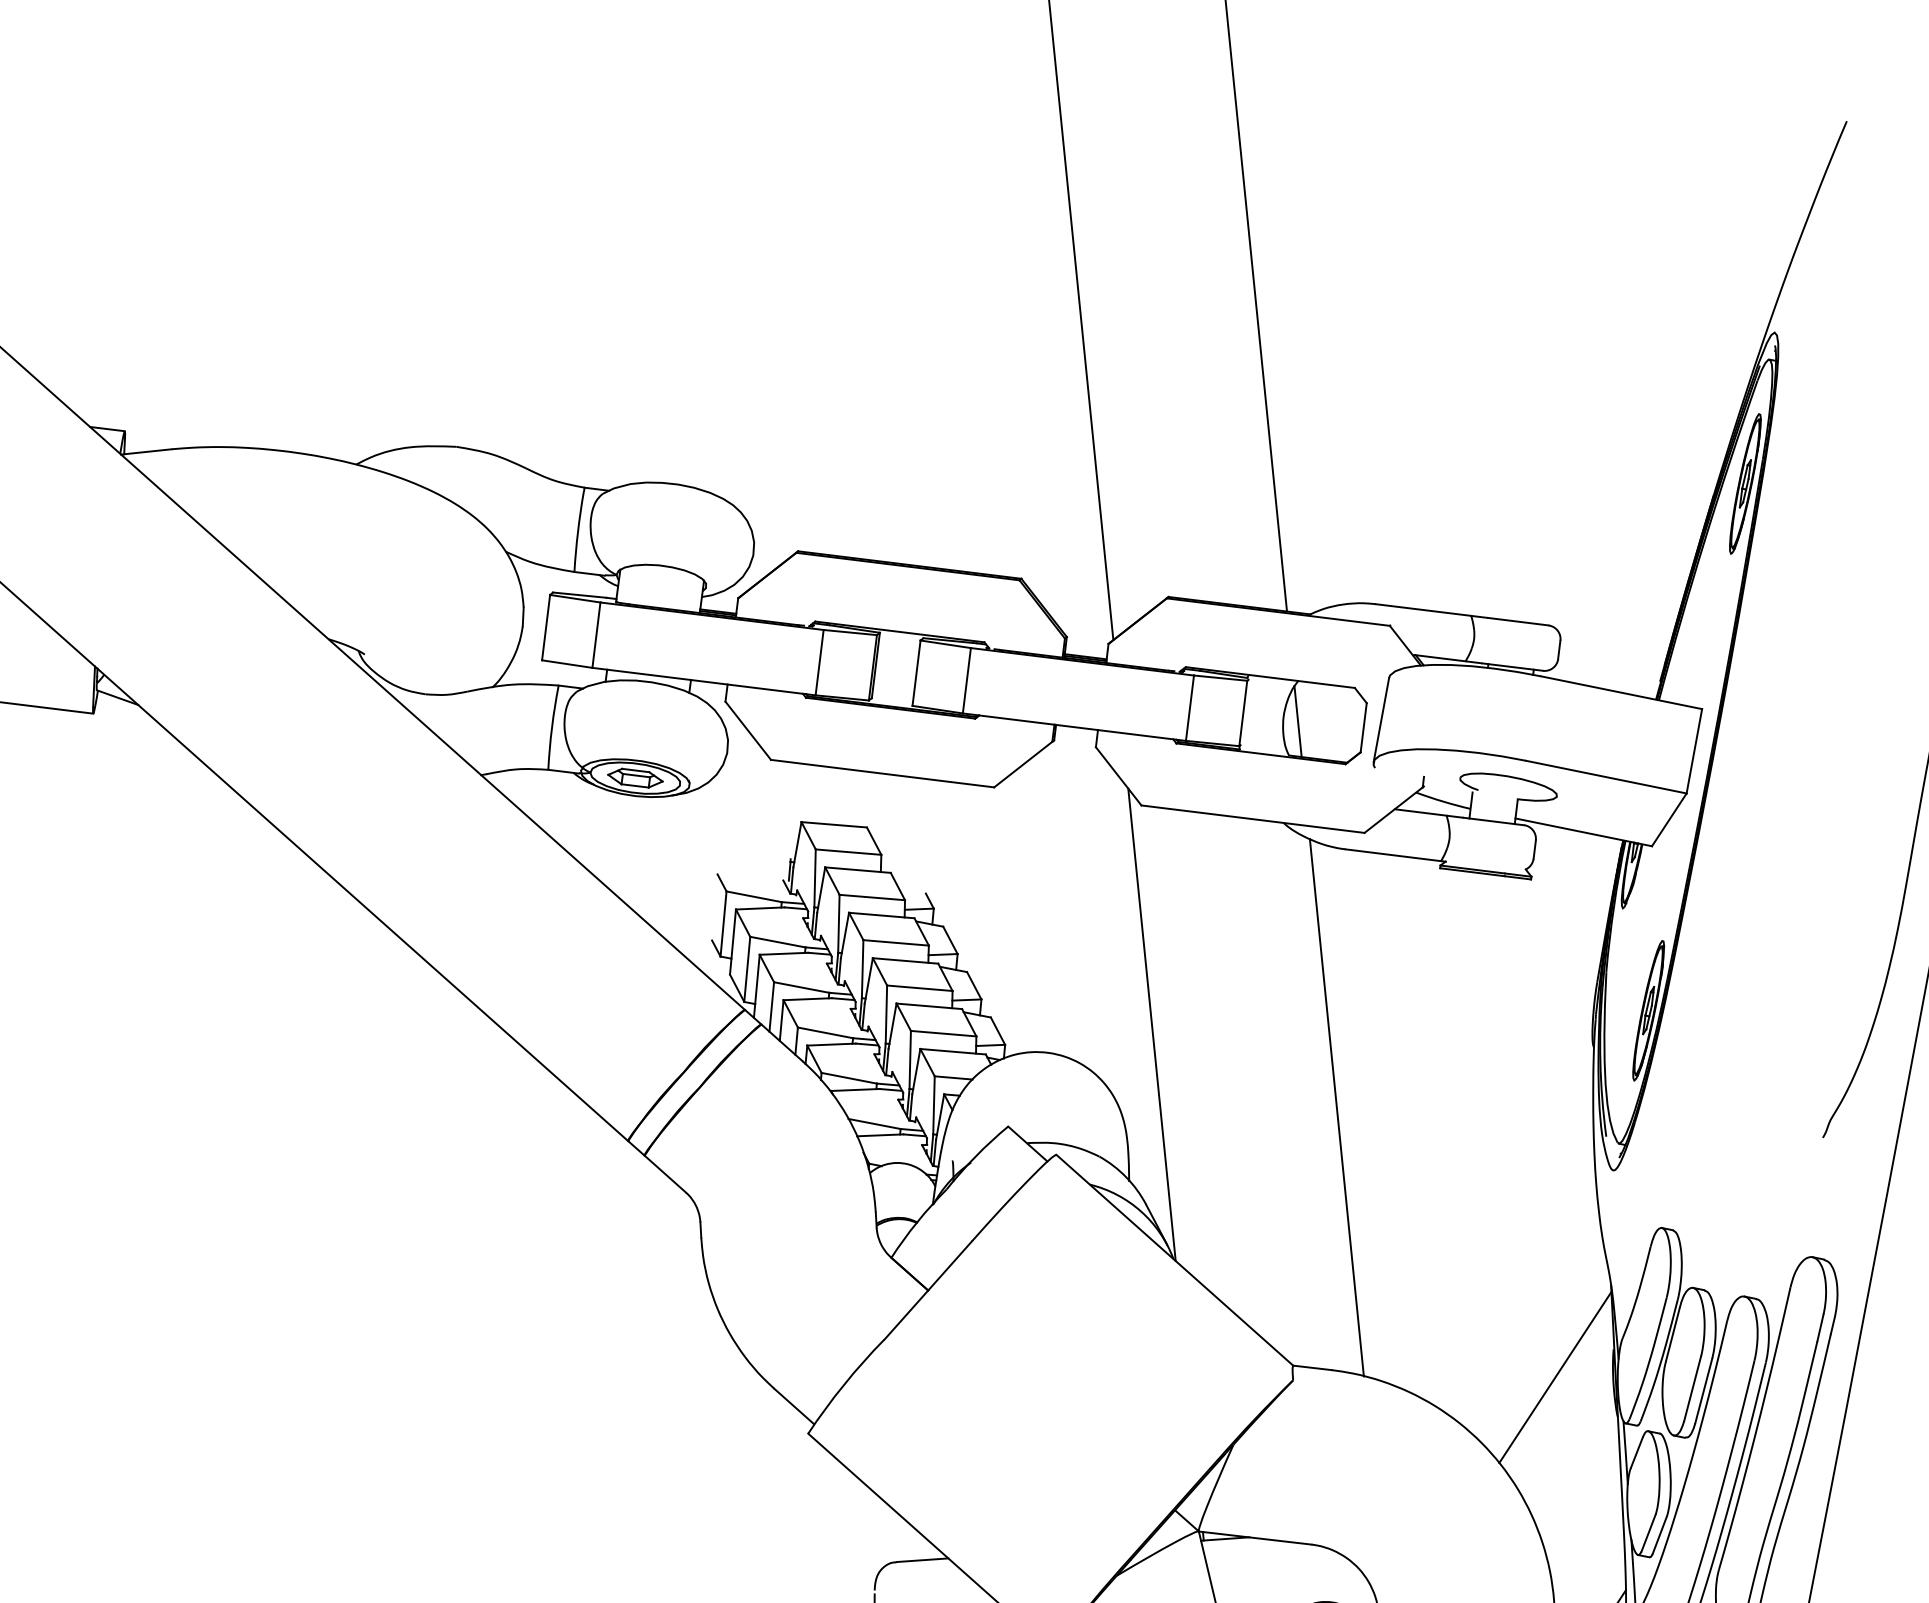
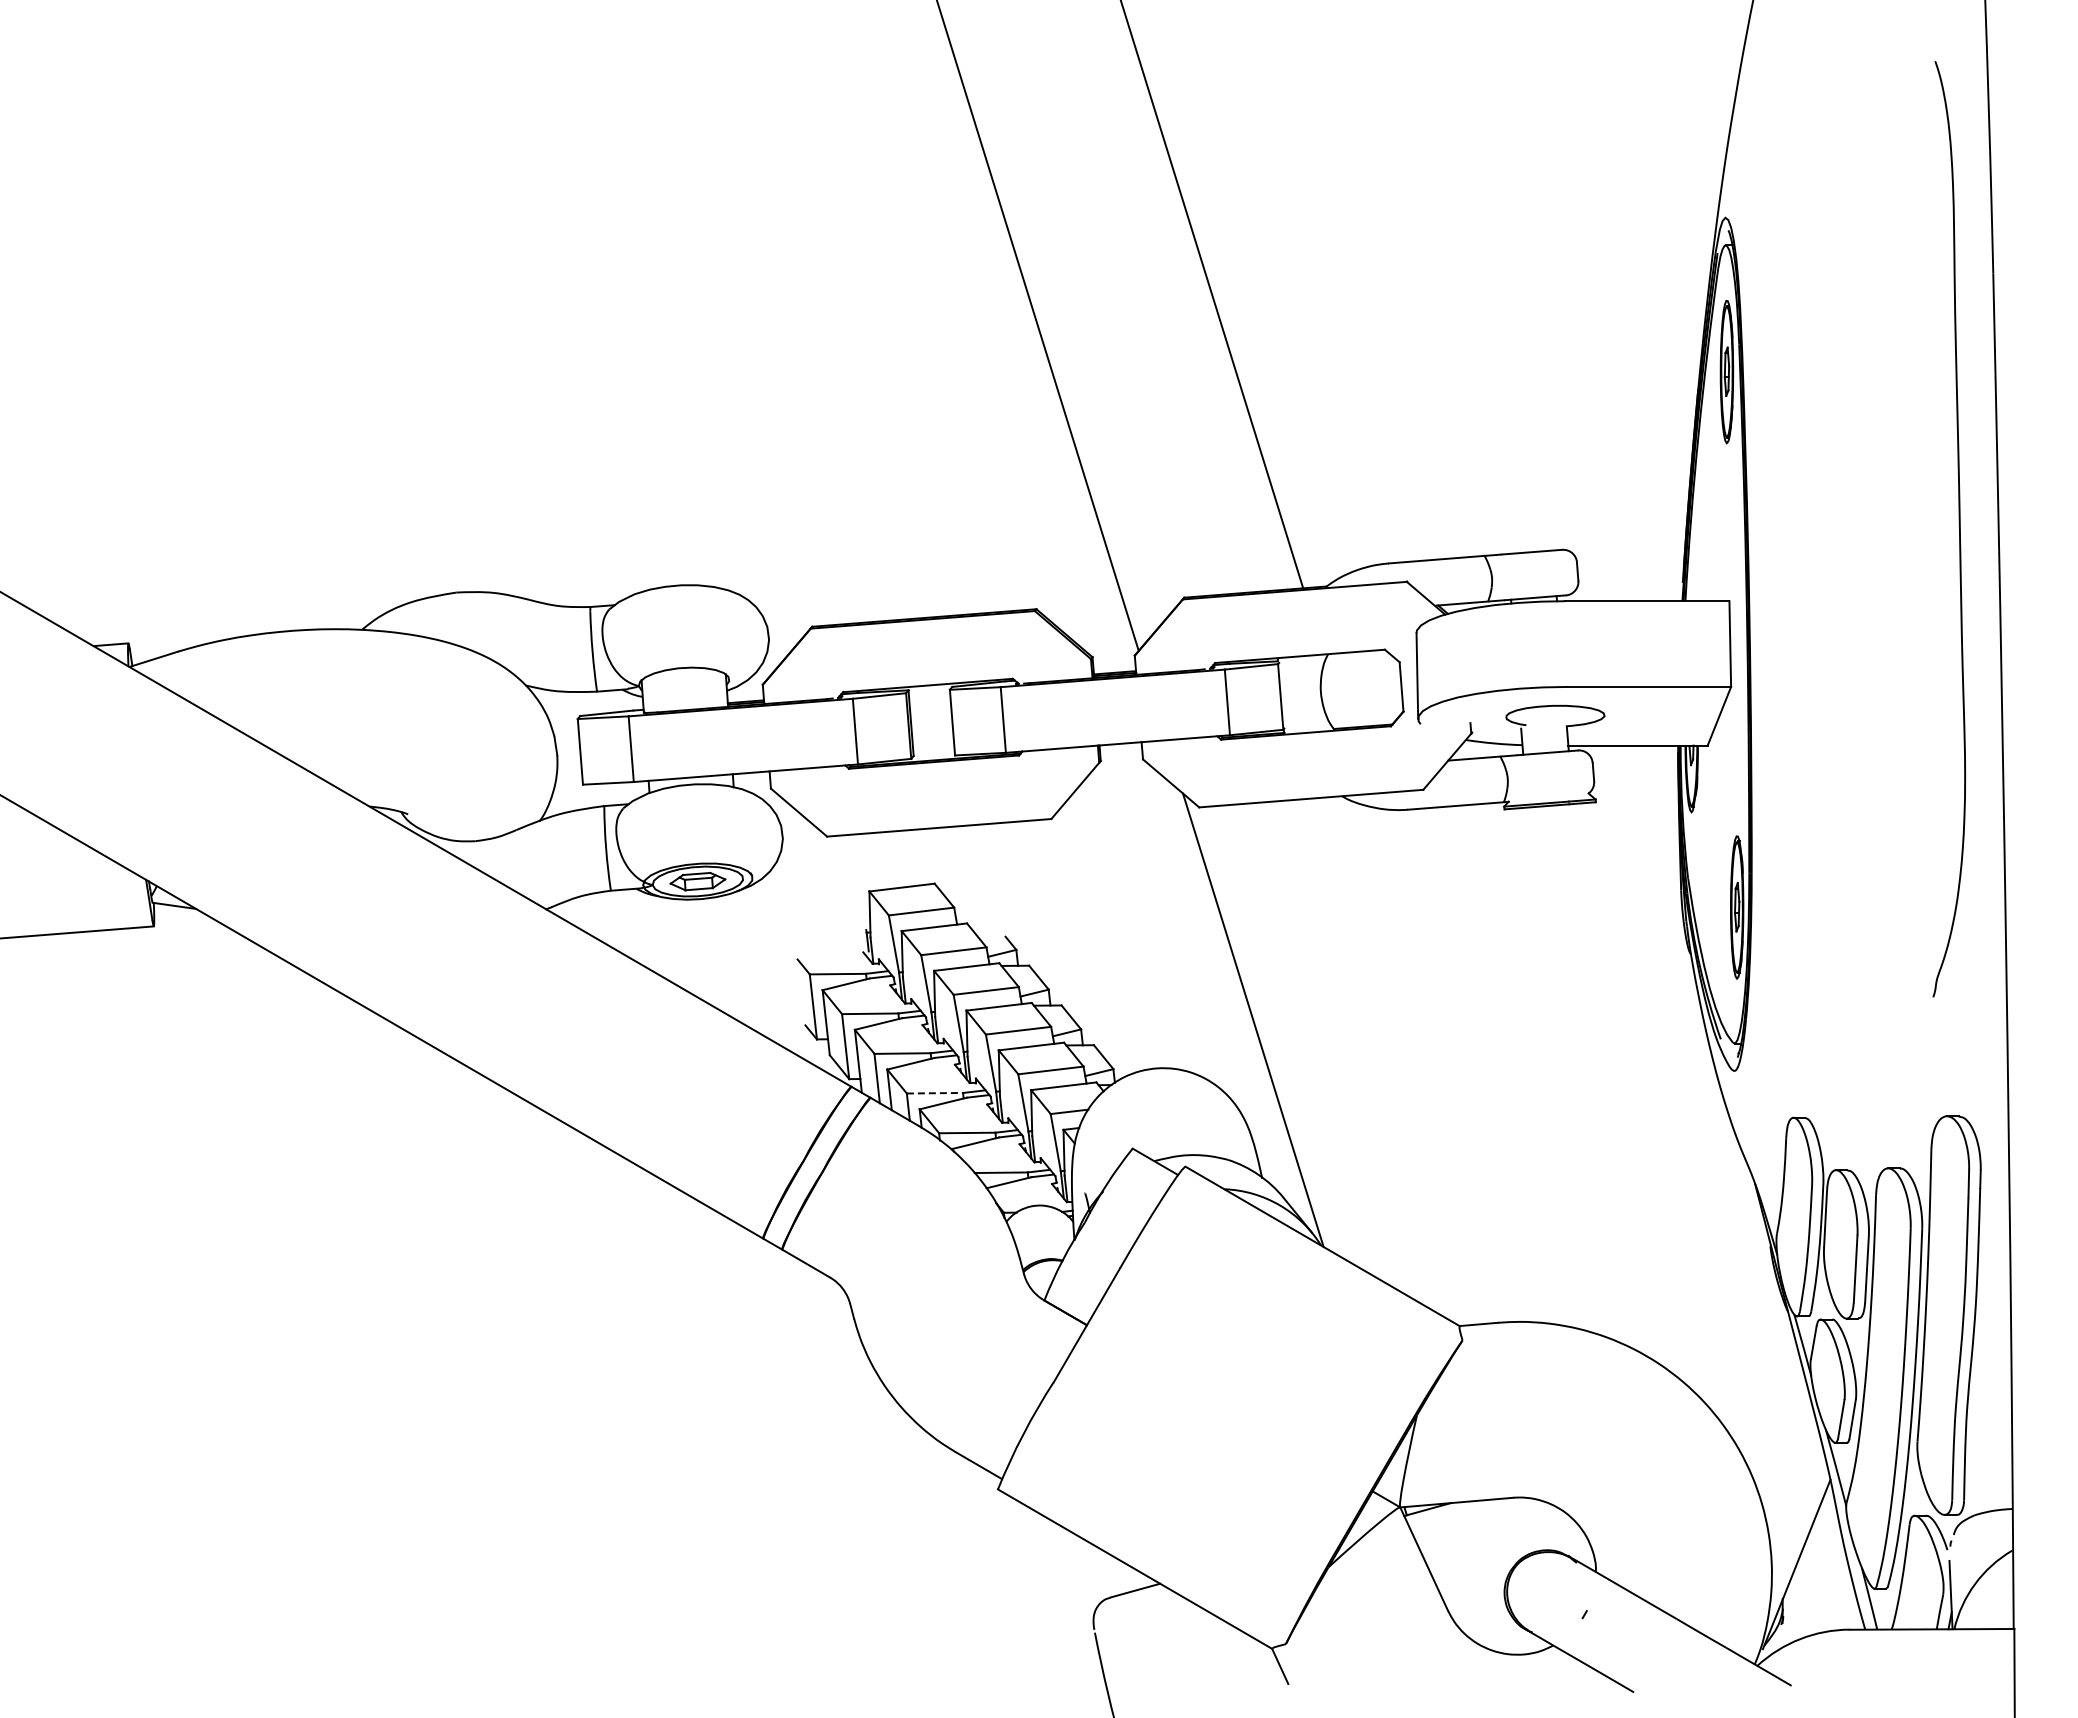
line: (1297, 721) -> (1335, 693), removed
line: (825, 1033) -> (935, 1093), solid -> dashed
line: (1336, 1107) -> (1450, 1064), removed
line: (1554, 1377) -> (1718, 1285), removed

